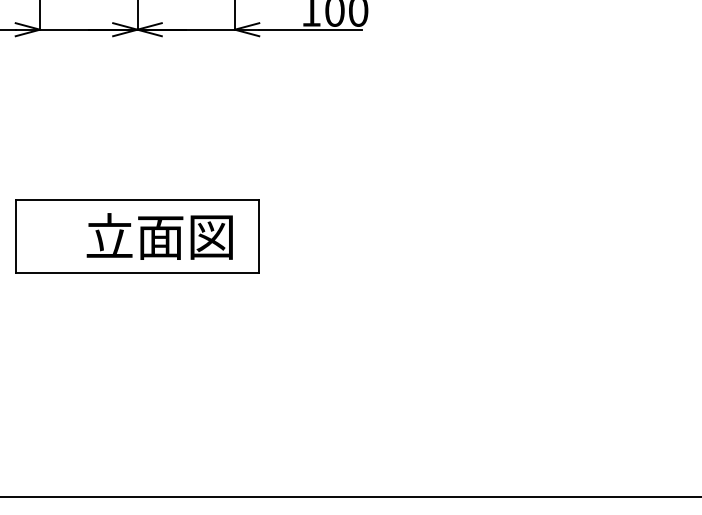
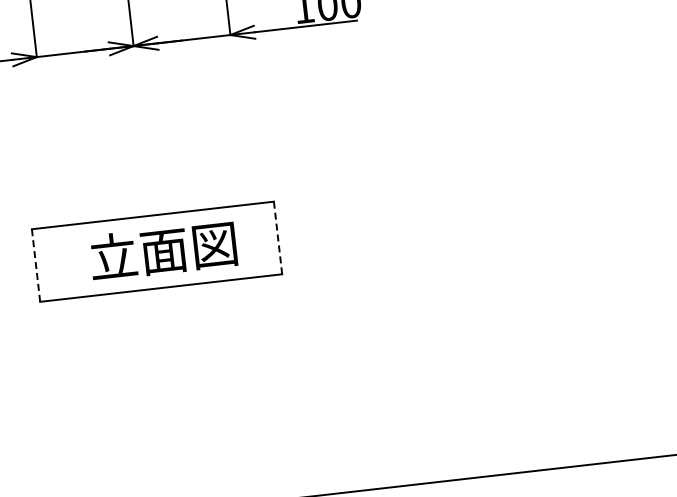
line: (15, 236) -> (35, 265), solid -> dashed
text: (159, 236) -> (162, 250), moved
line: (259, 236) -> (278, 237), solid -> dashed

